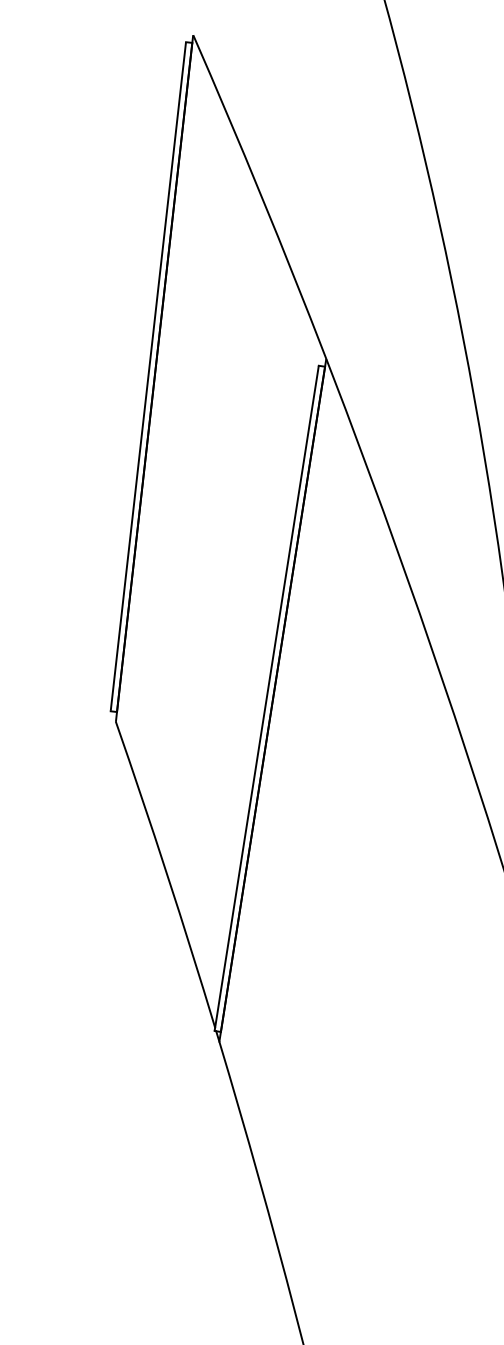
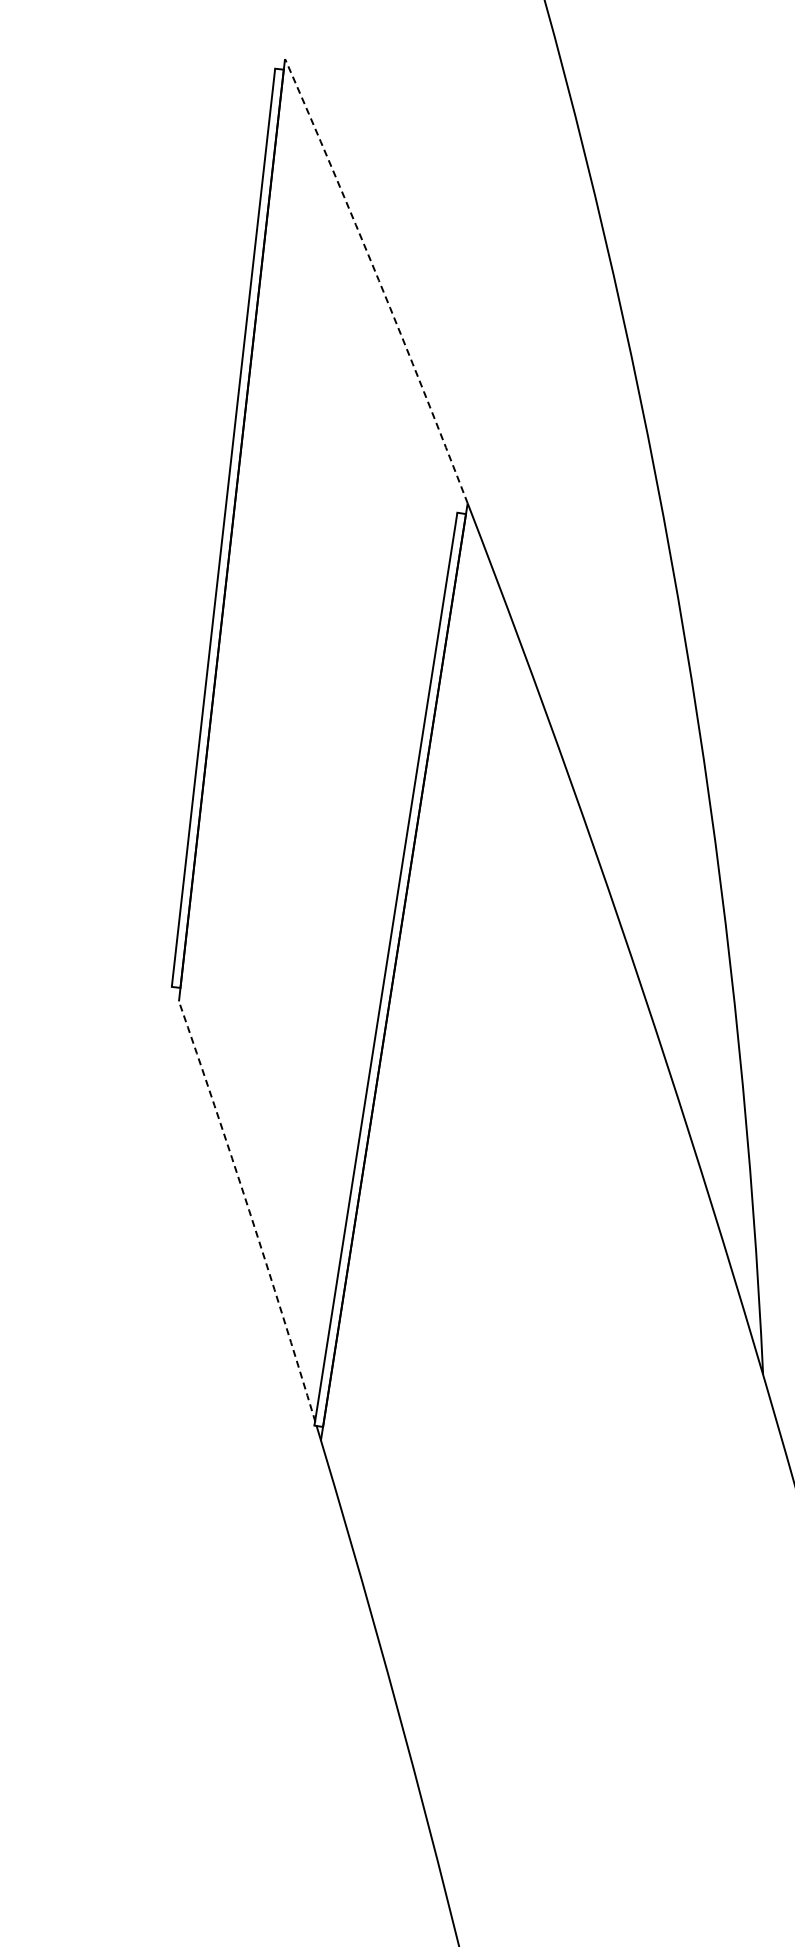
arc: (261, 196) -> (378, 280), solid -> dashed
arc: (167, 874) -> (249, 1210), solid -> dashed

